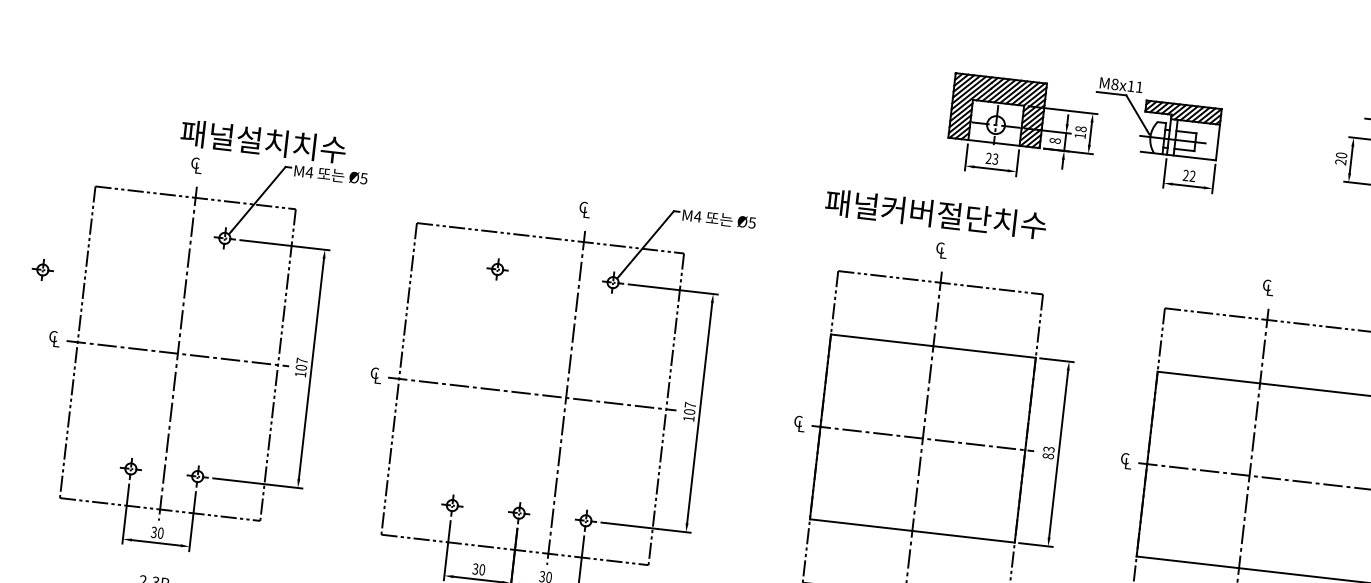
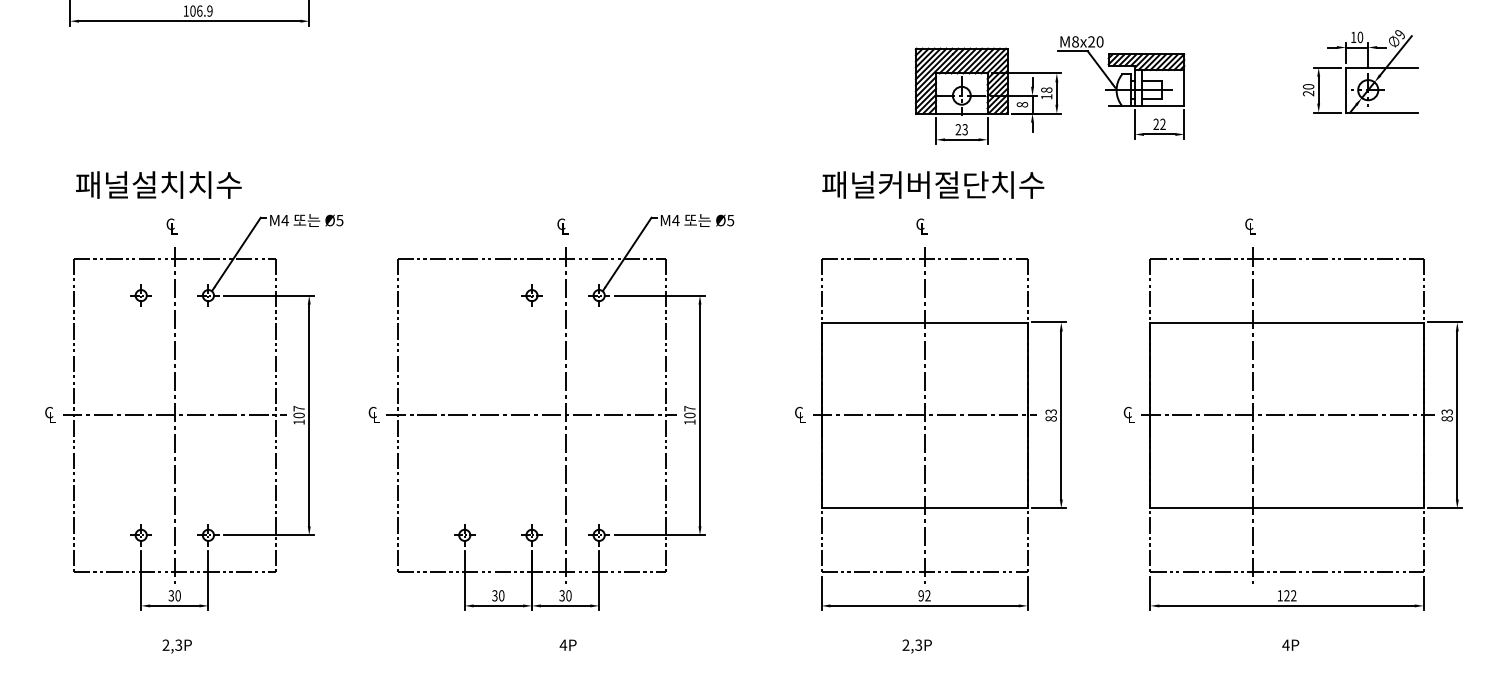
text: (1134, 86) -> (1095, 41), M8x11 -> M8x20
text: (263, 140) -> (158, 184), moved
text: (936, 213) -> (933, 184), moved
part: (42, 269) -> (140, 295), moved
part: (497, 269) -> (531, 295), moved

